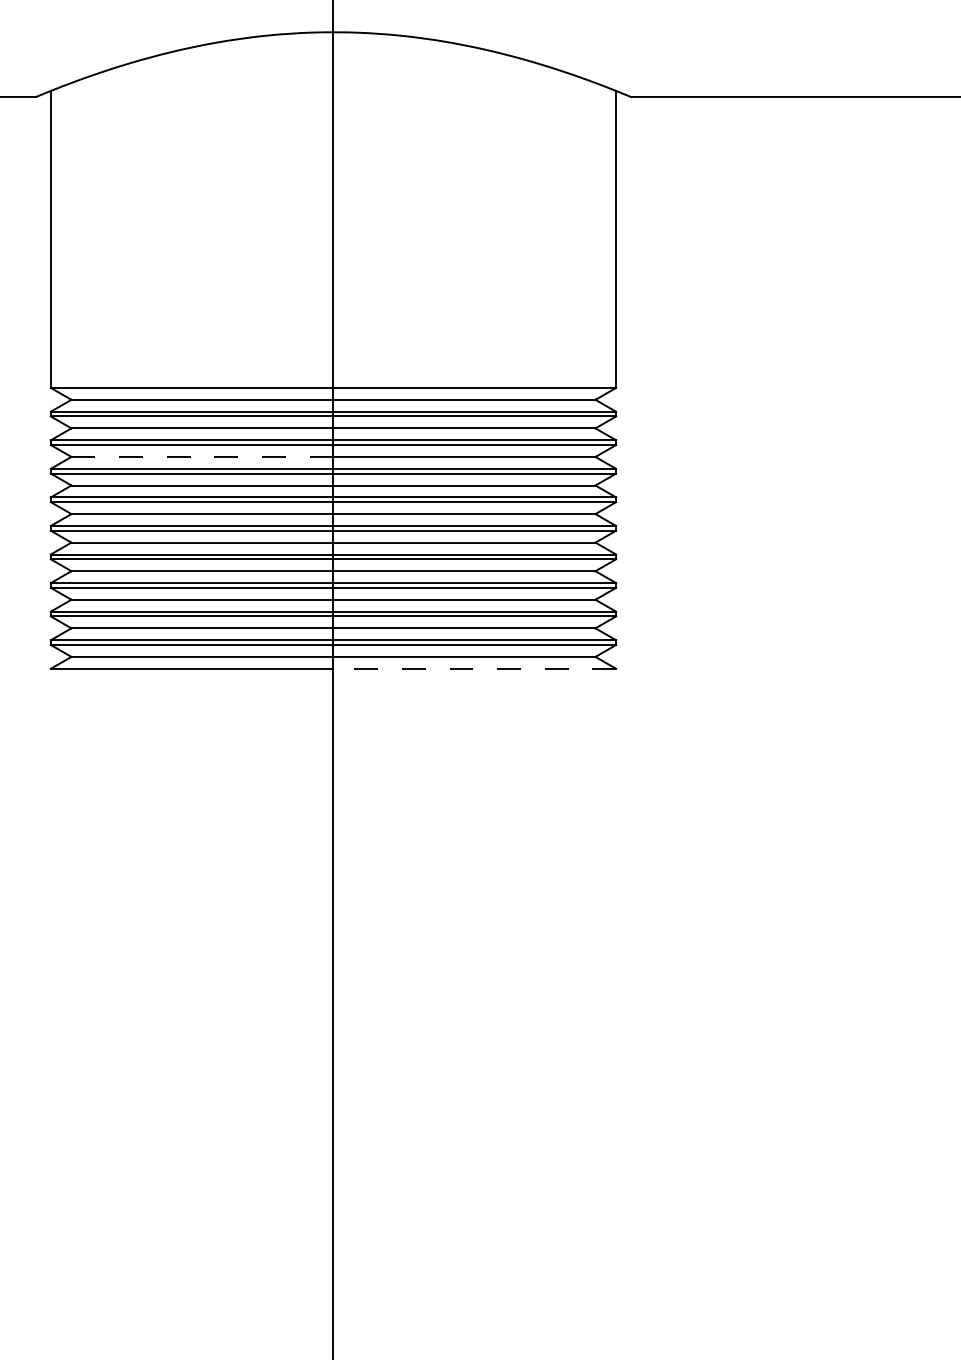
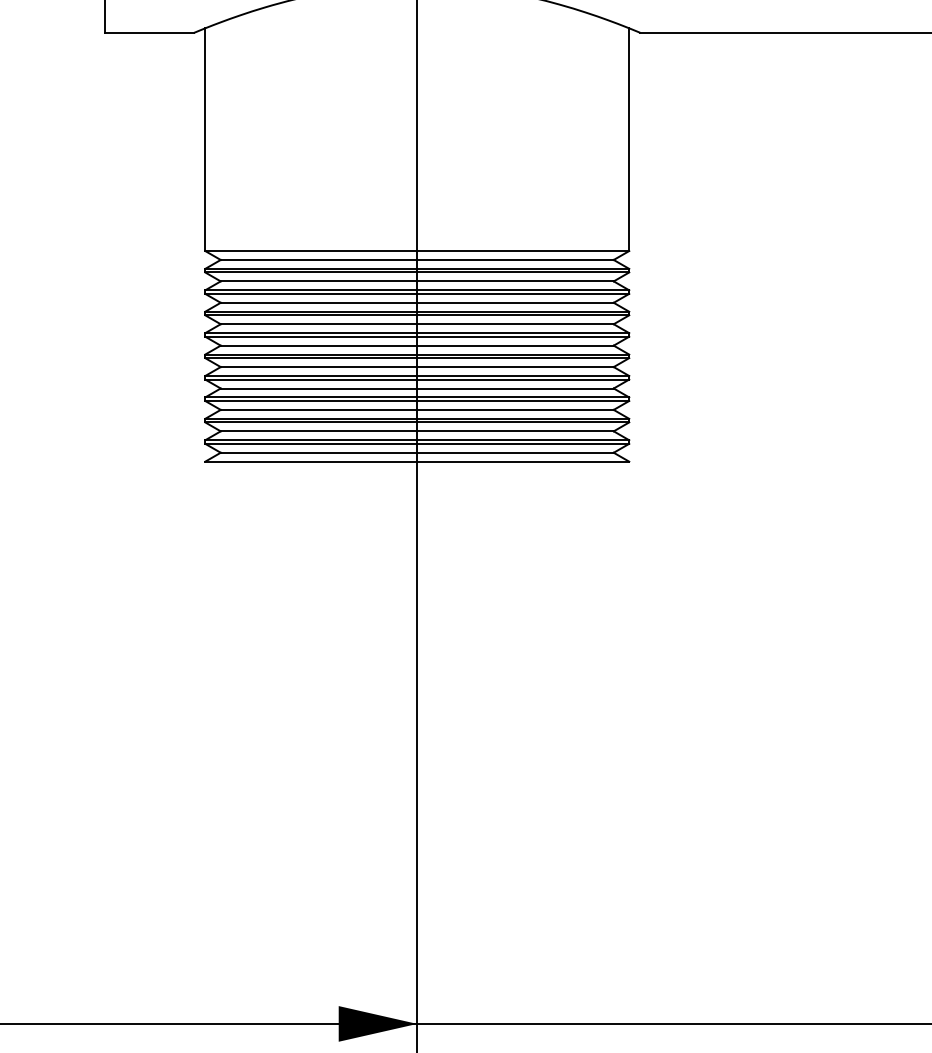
line: (201, 456) -> (318, 302), dashed -> solid
line: (475, 668) -> (523, 461), dashed -> solid

